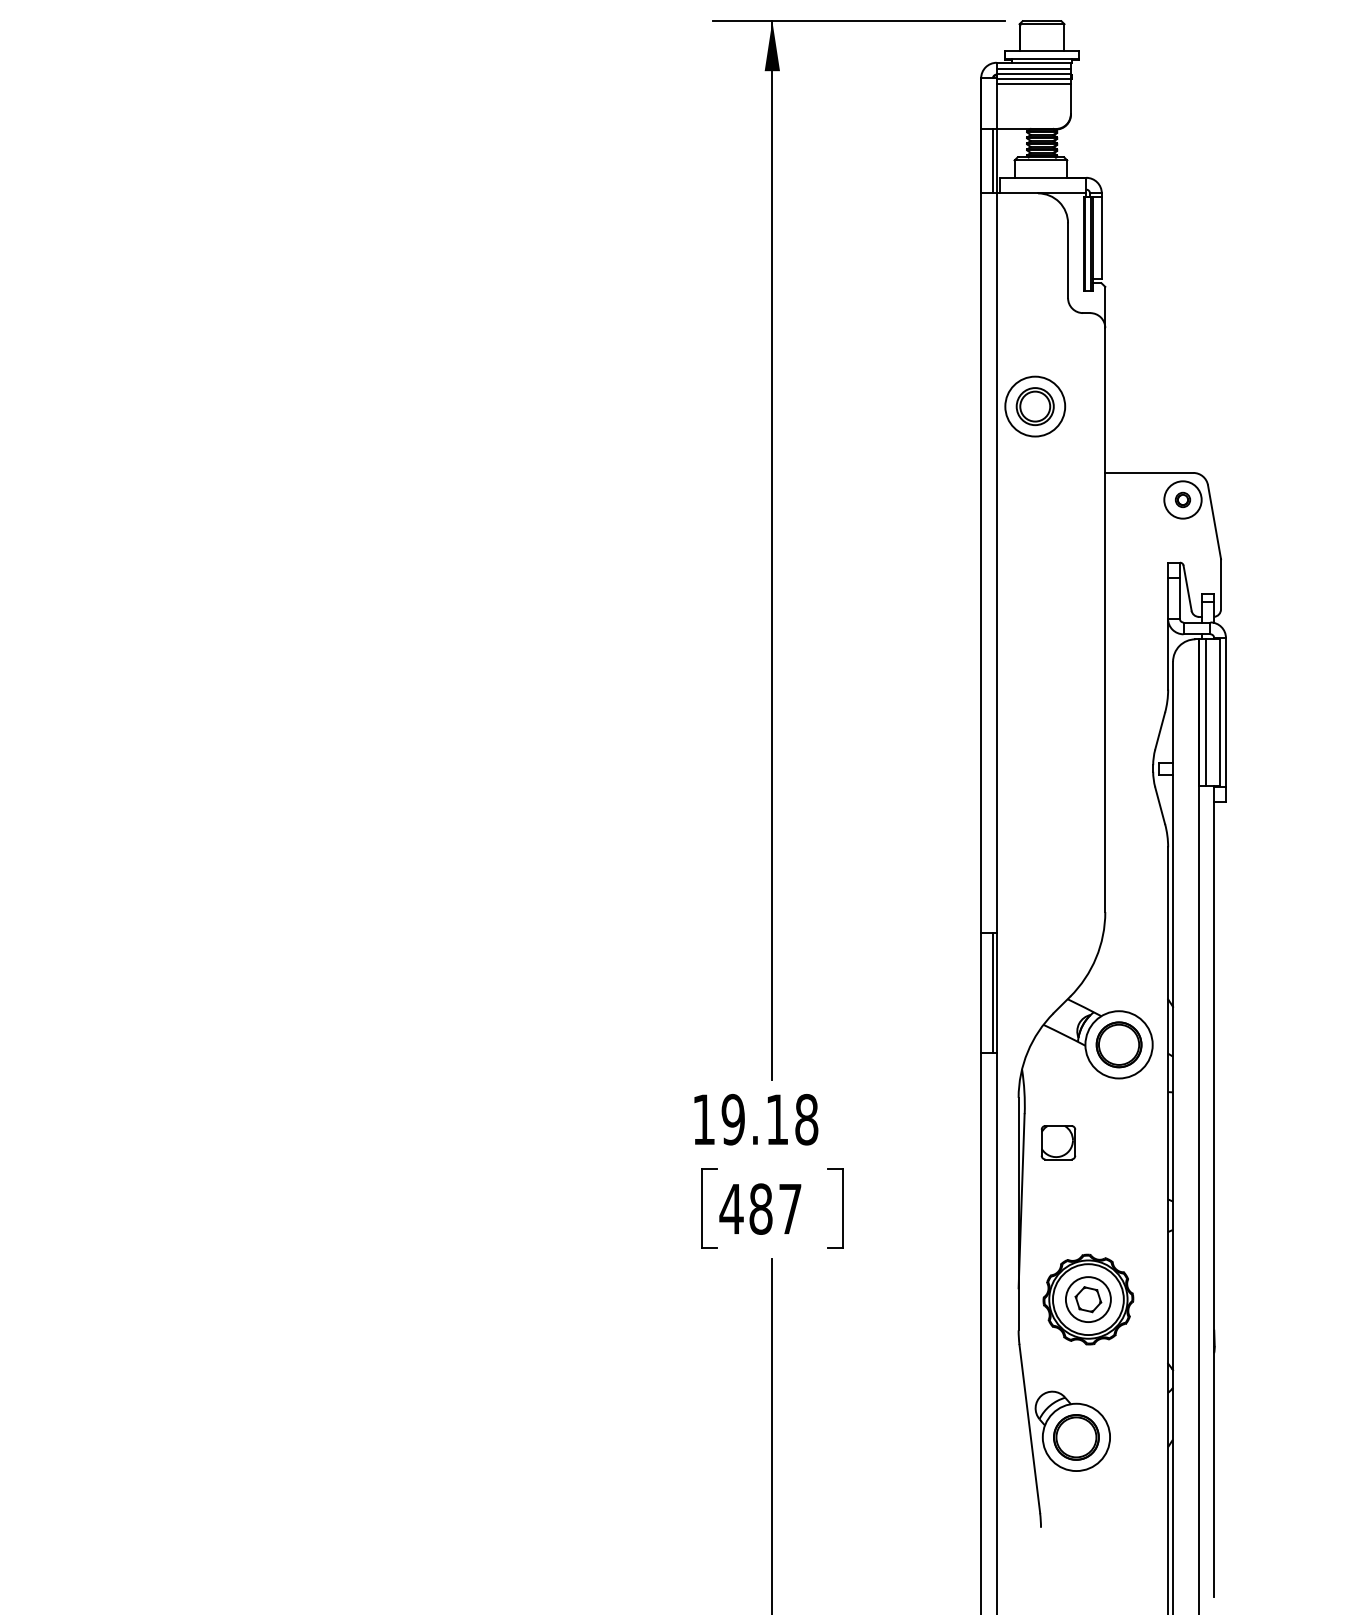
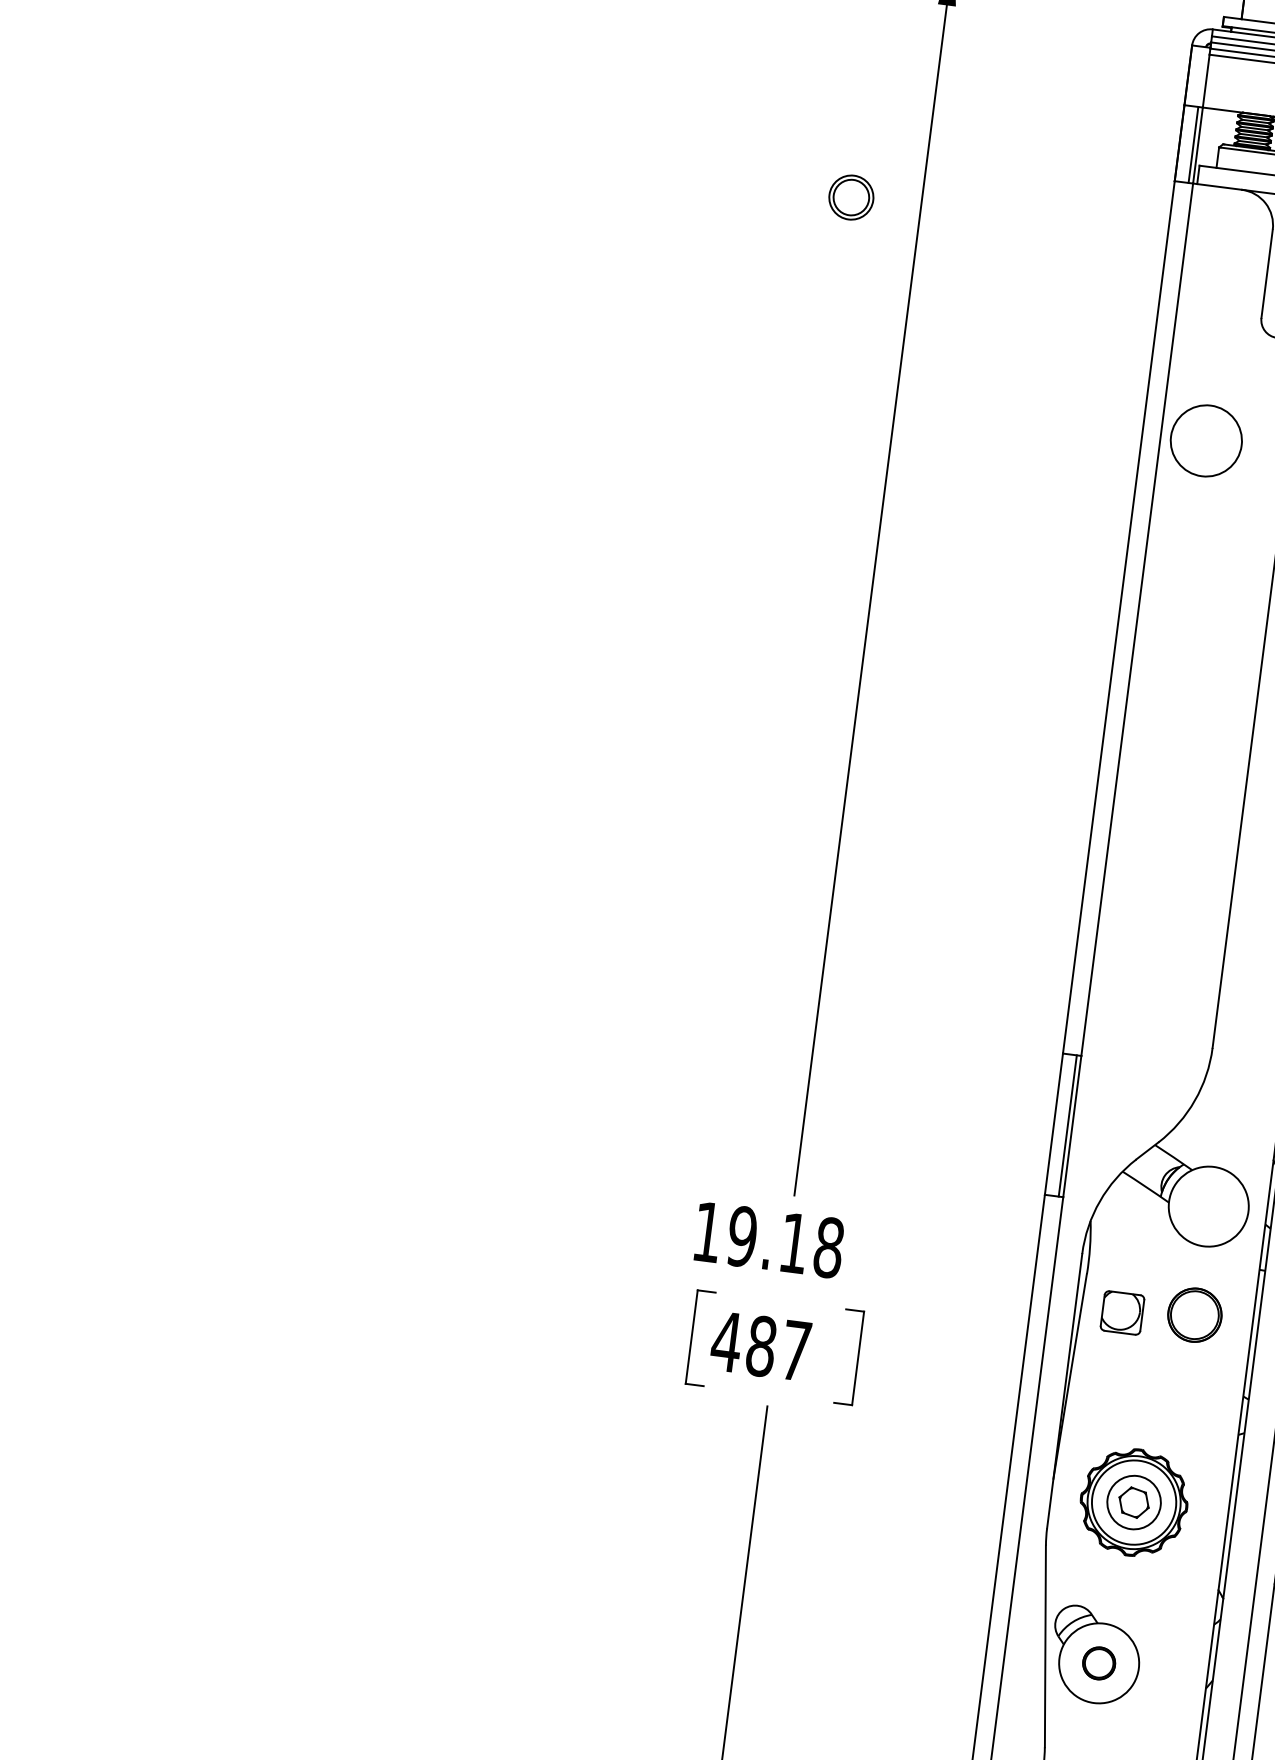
part: (1034, 406) -> (850, 197), moved
part: (1118, 1044) -> (1194, 1314), moved
part: (1076, 1437) -> (1099, 1663), size x0.6

